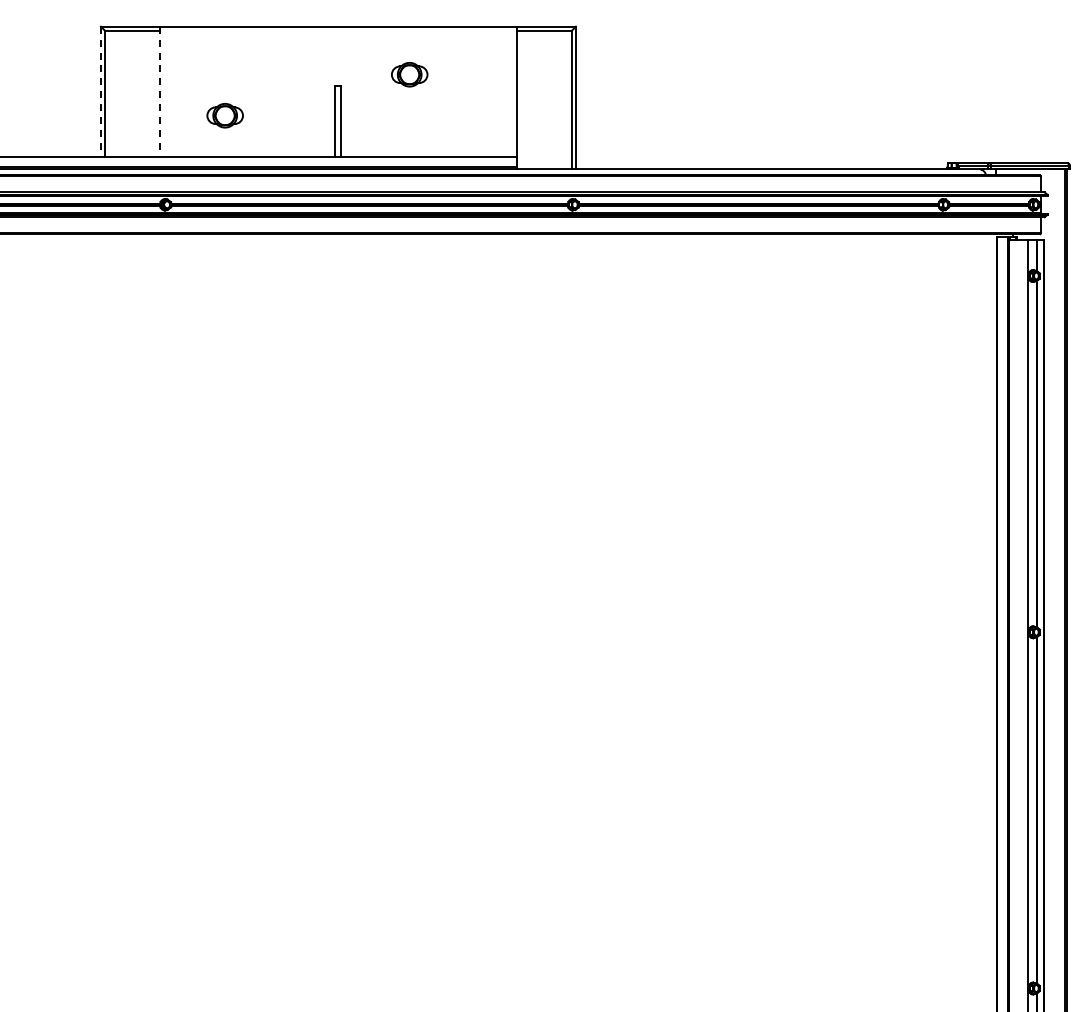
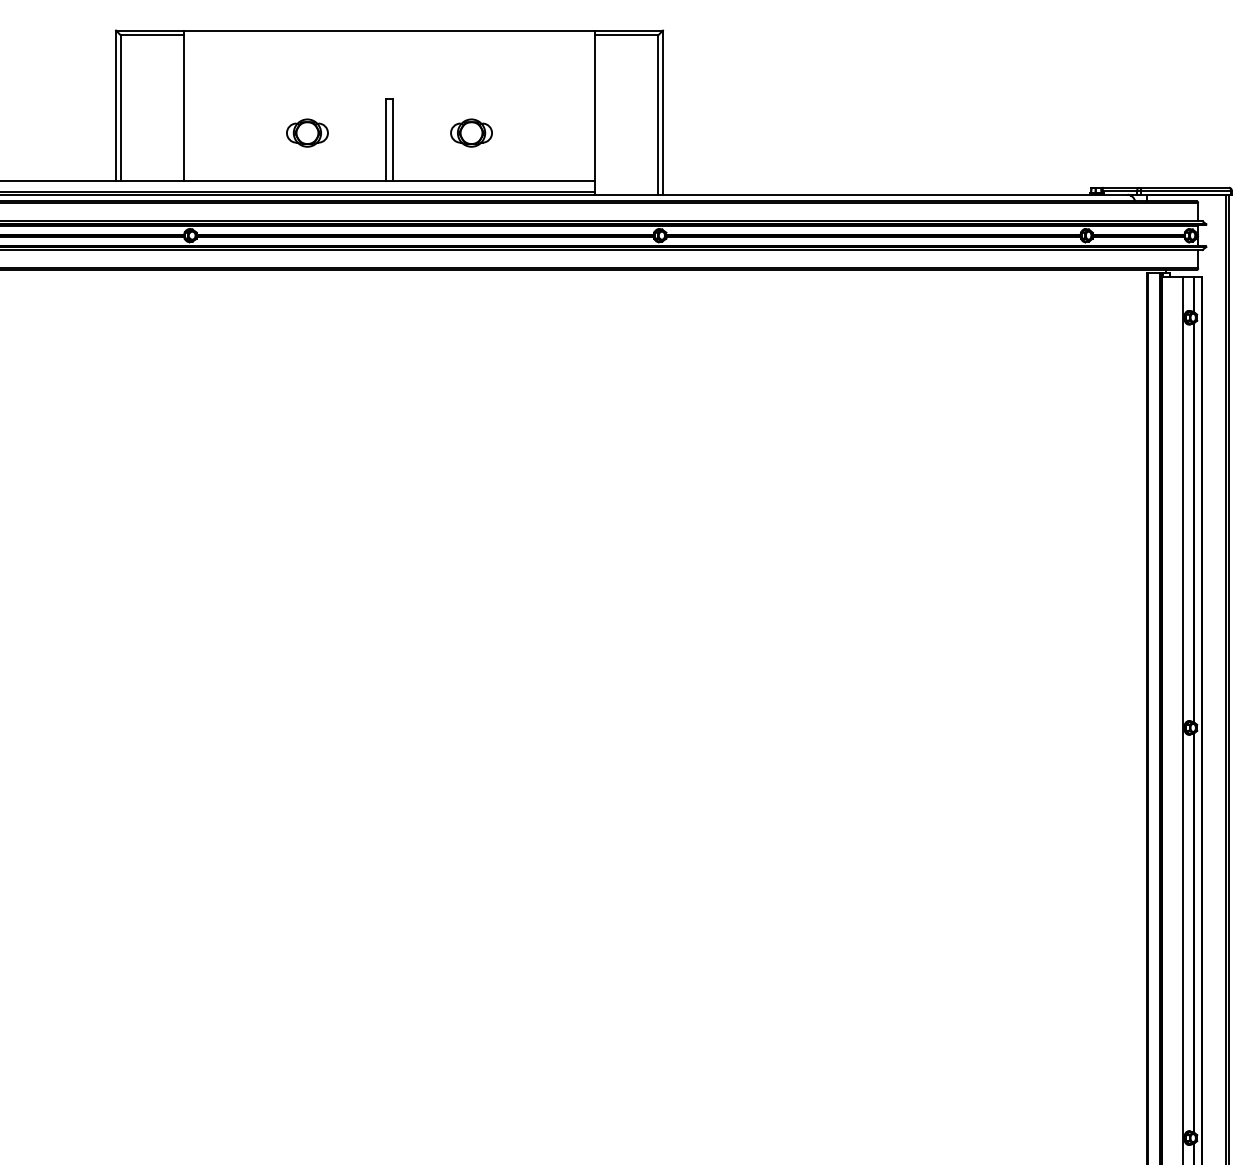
part: (409, 74) -> (471, 132), moved
line: (100, 92) -> (115, 106), dashed -> solid
line: (160, 92) -> (184, 106), dashed -> solid
part: (224, 115) -> (306, 132), moved

